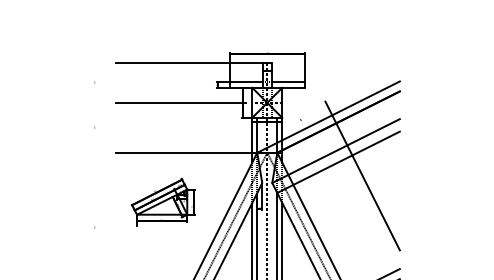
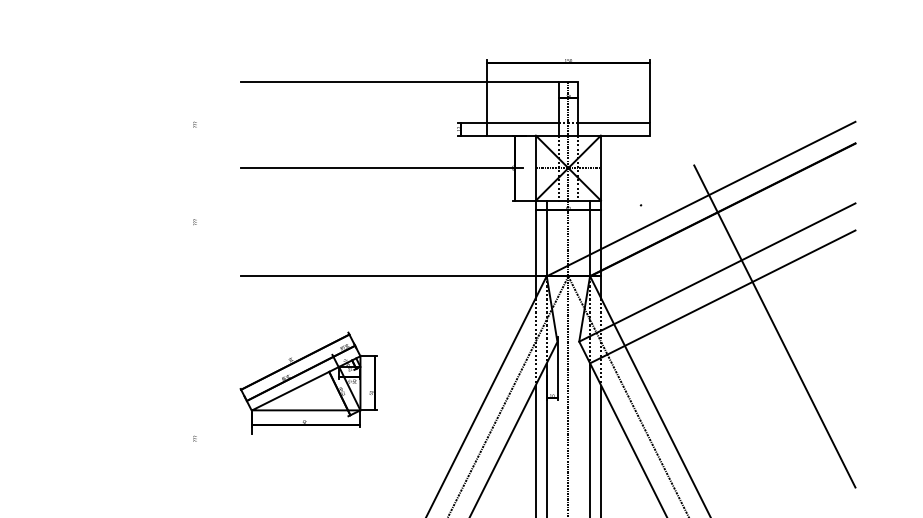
part: (162, 201) -> (306, 381), moved

